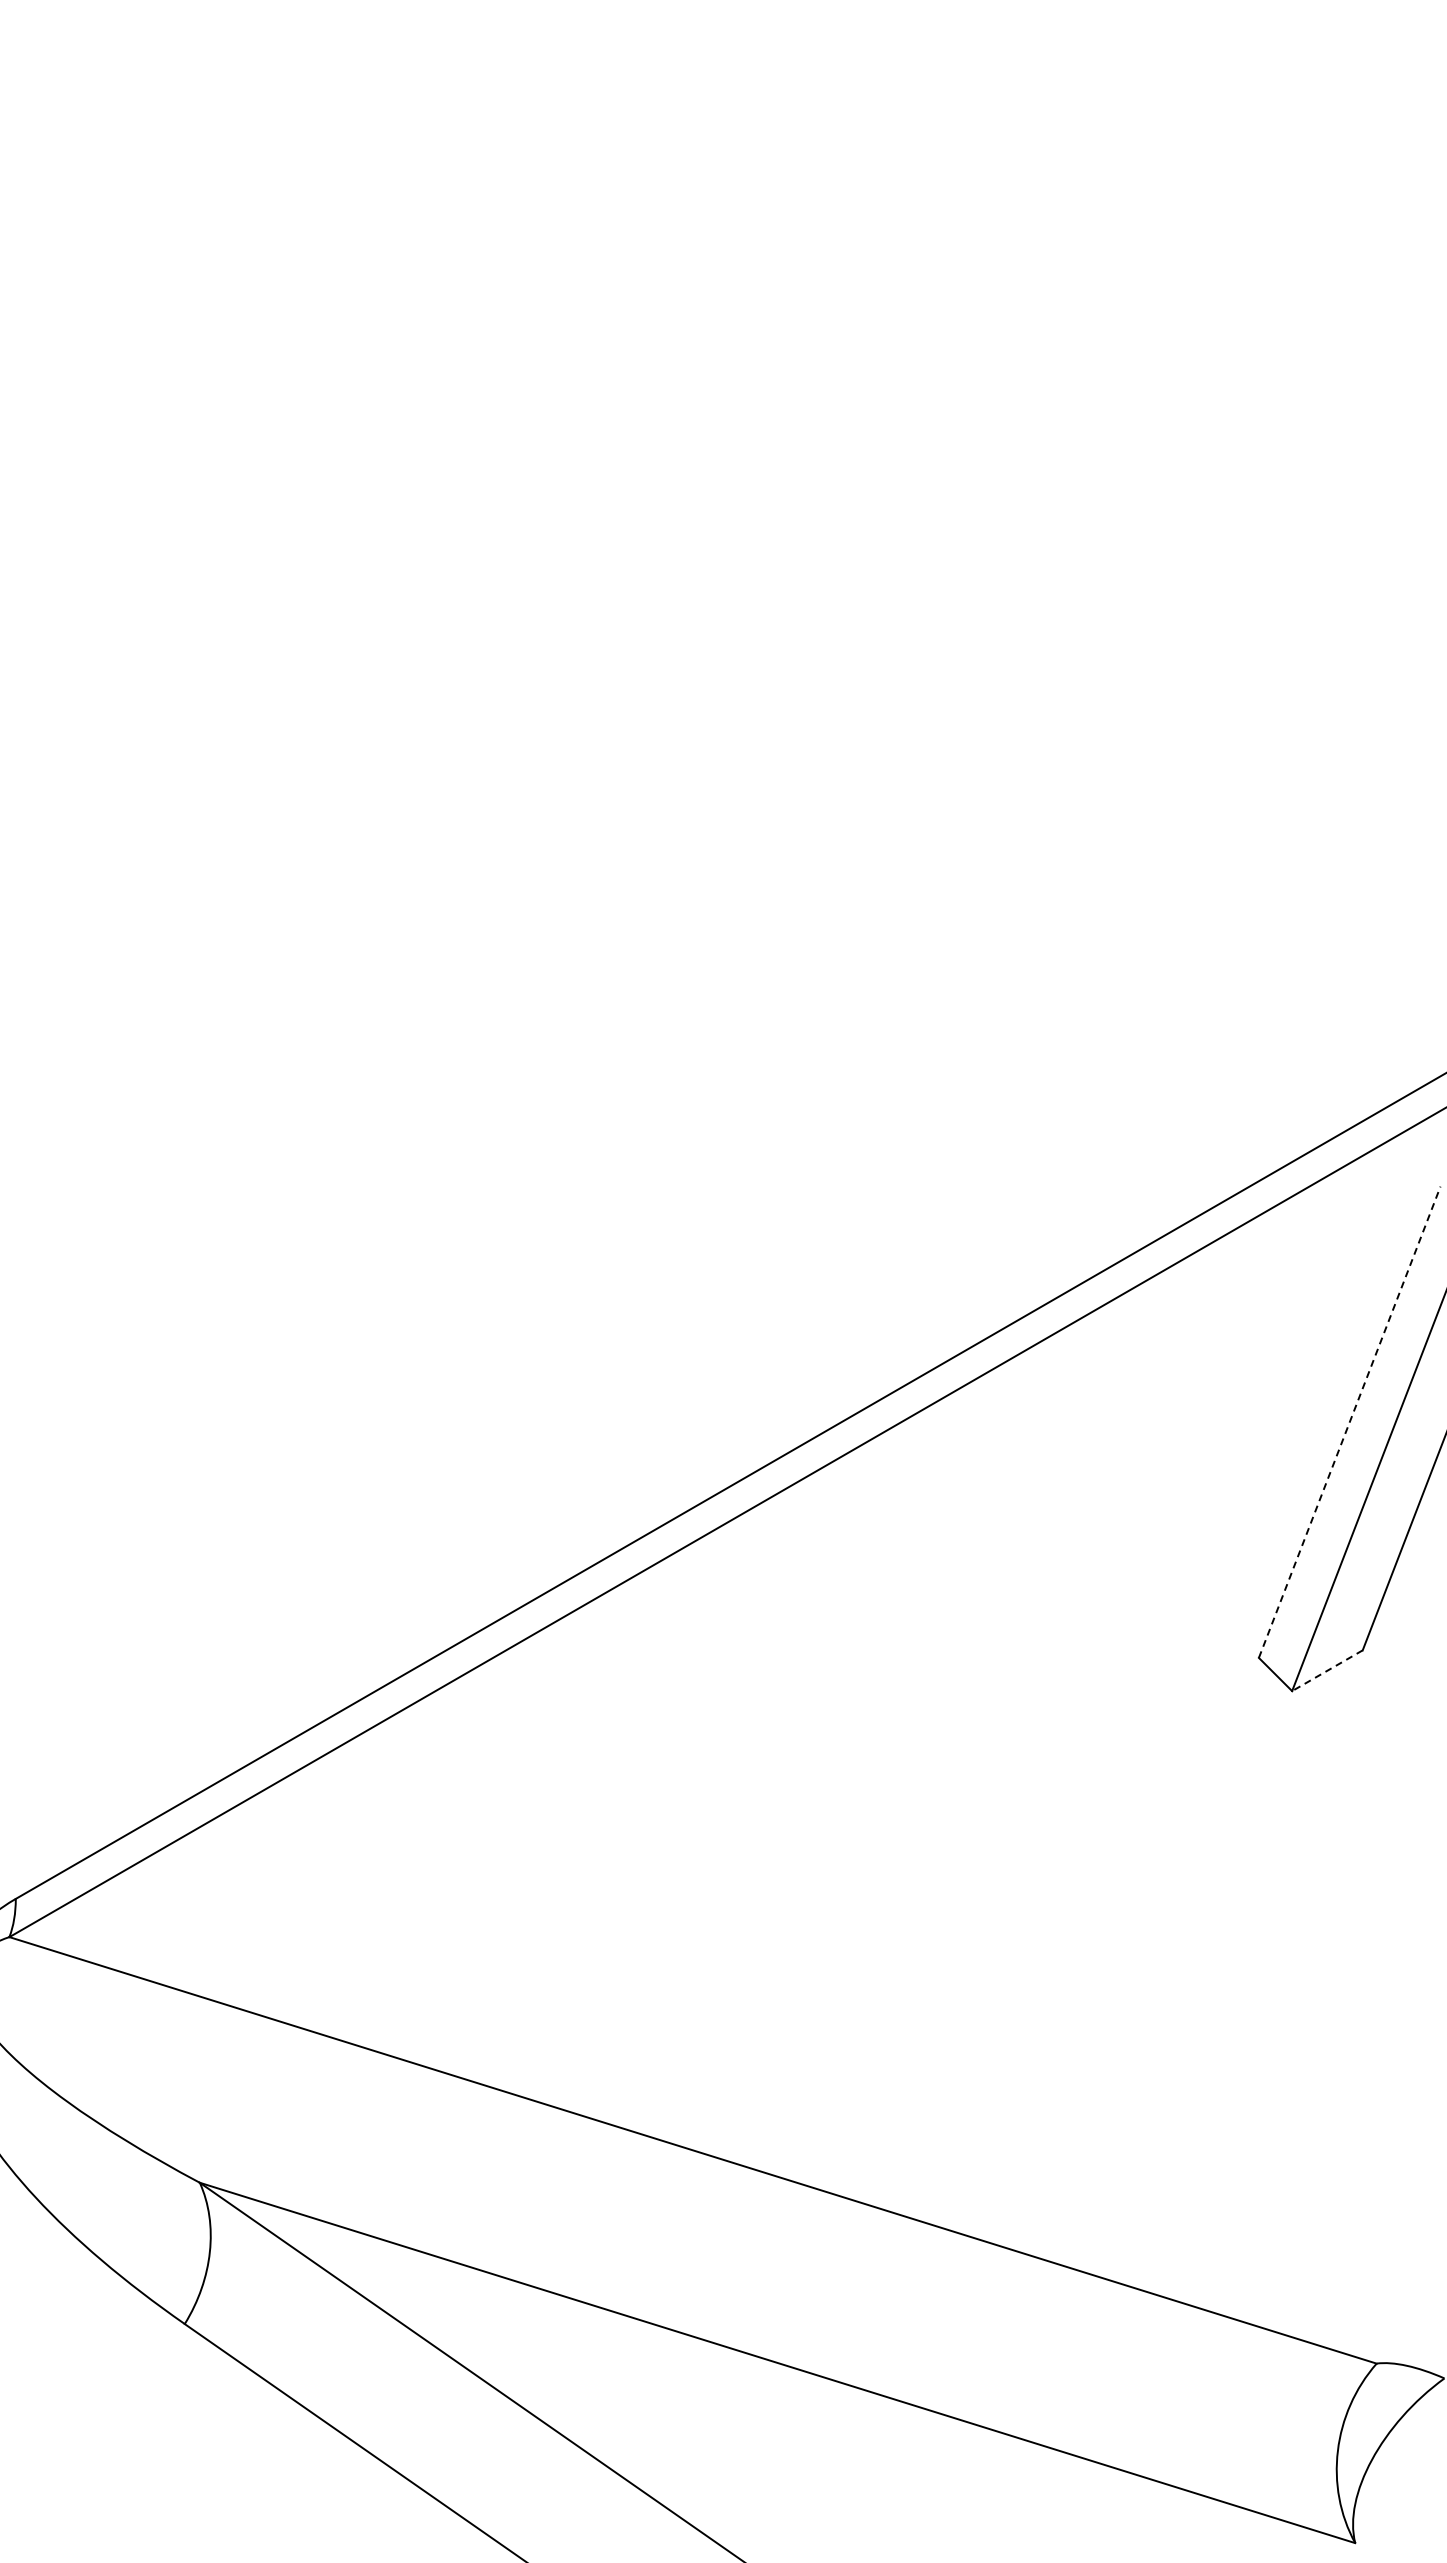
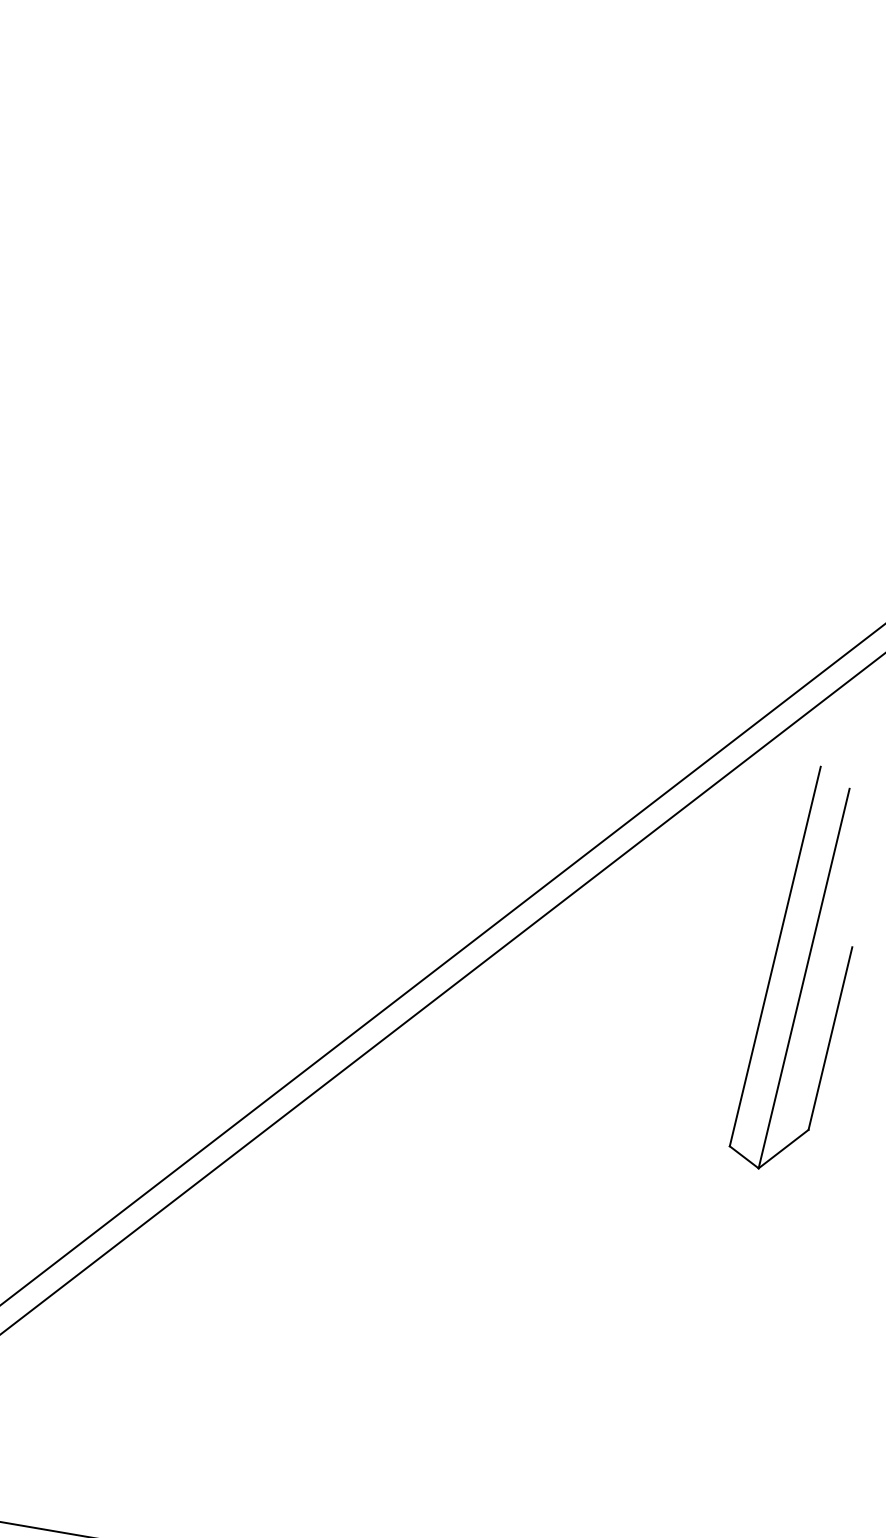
line: (1349, 1422) -> (775, 956), dashed -> solid
line: (1327, 1670) -> (783, 1148), dashed -> solid

